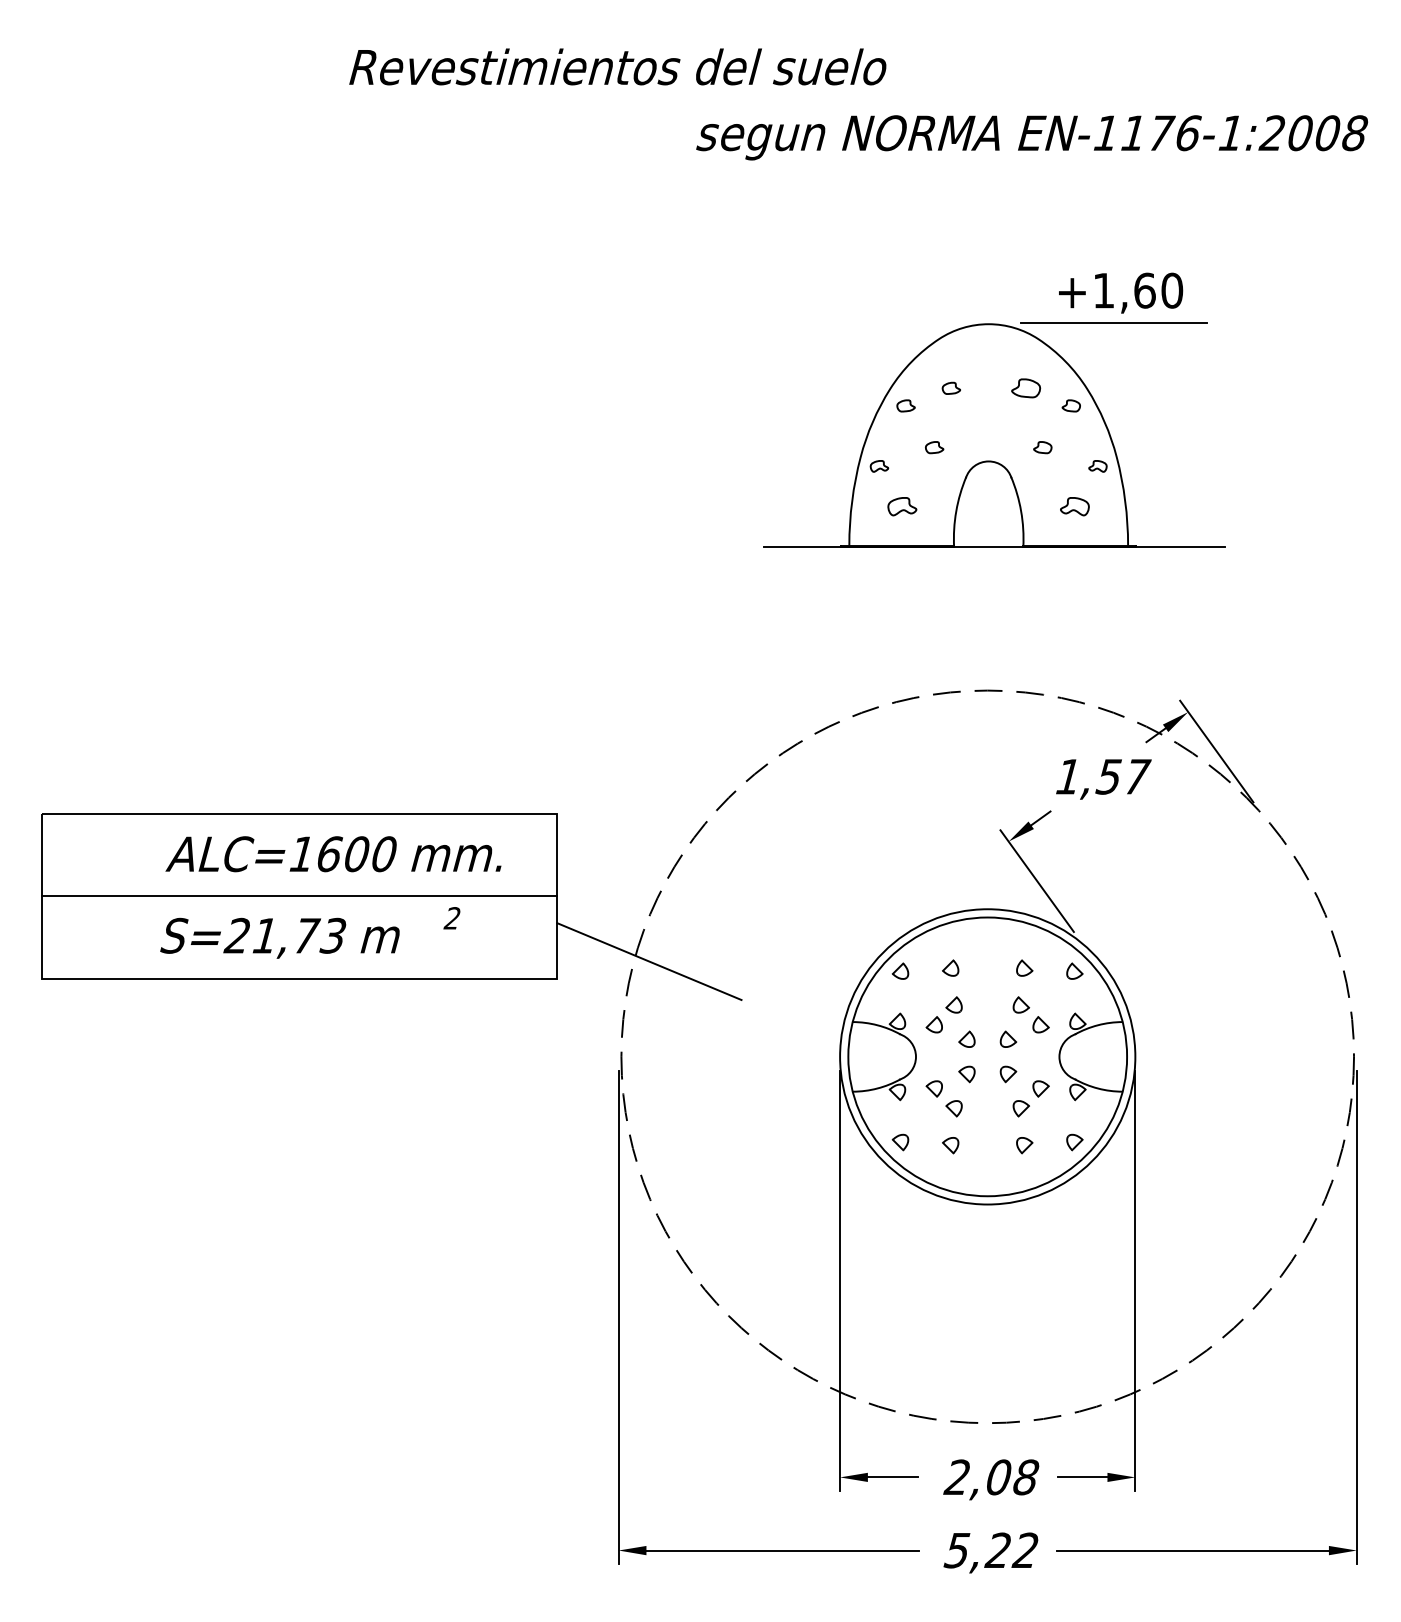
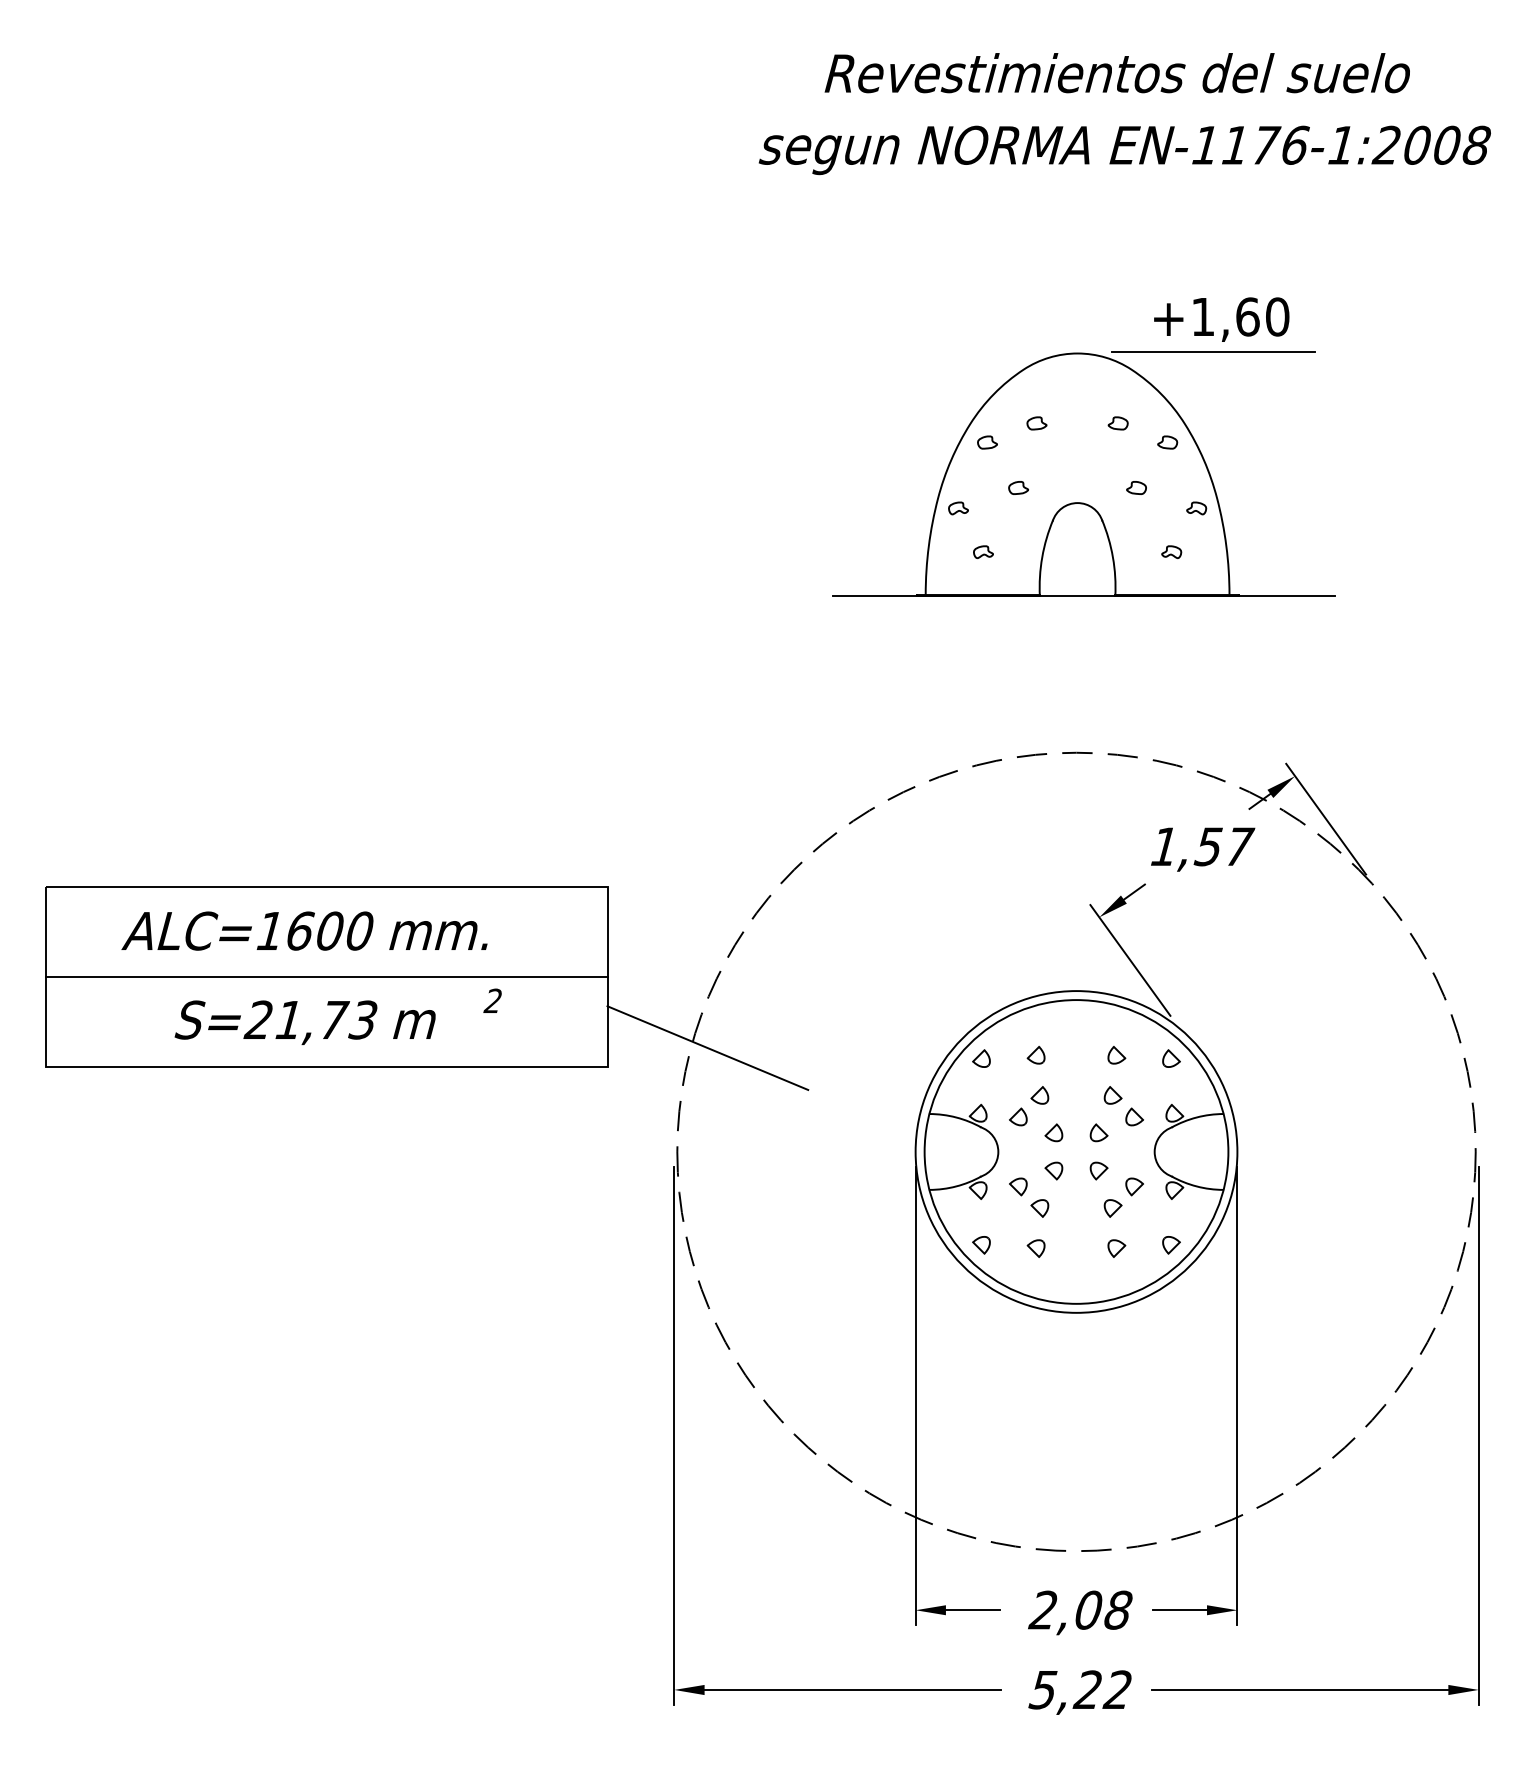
text: (616, 67) -> (1116, 73), moved
part: (1025, 388) -> (1117, 423), size x0.62
part: (902, 505) -> (983, 551), size x0.62
part: (1074, 505) -> (1171, 551), size x0.62
text: (333, 853) -> (304, 930), moved

